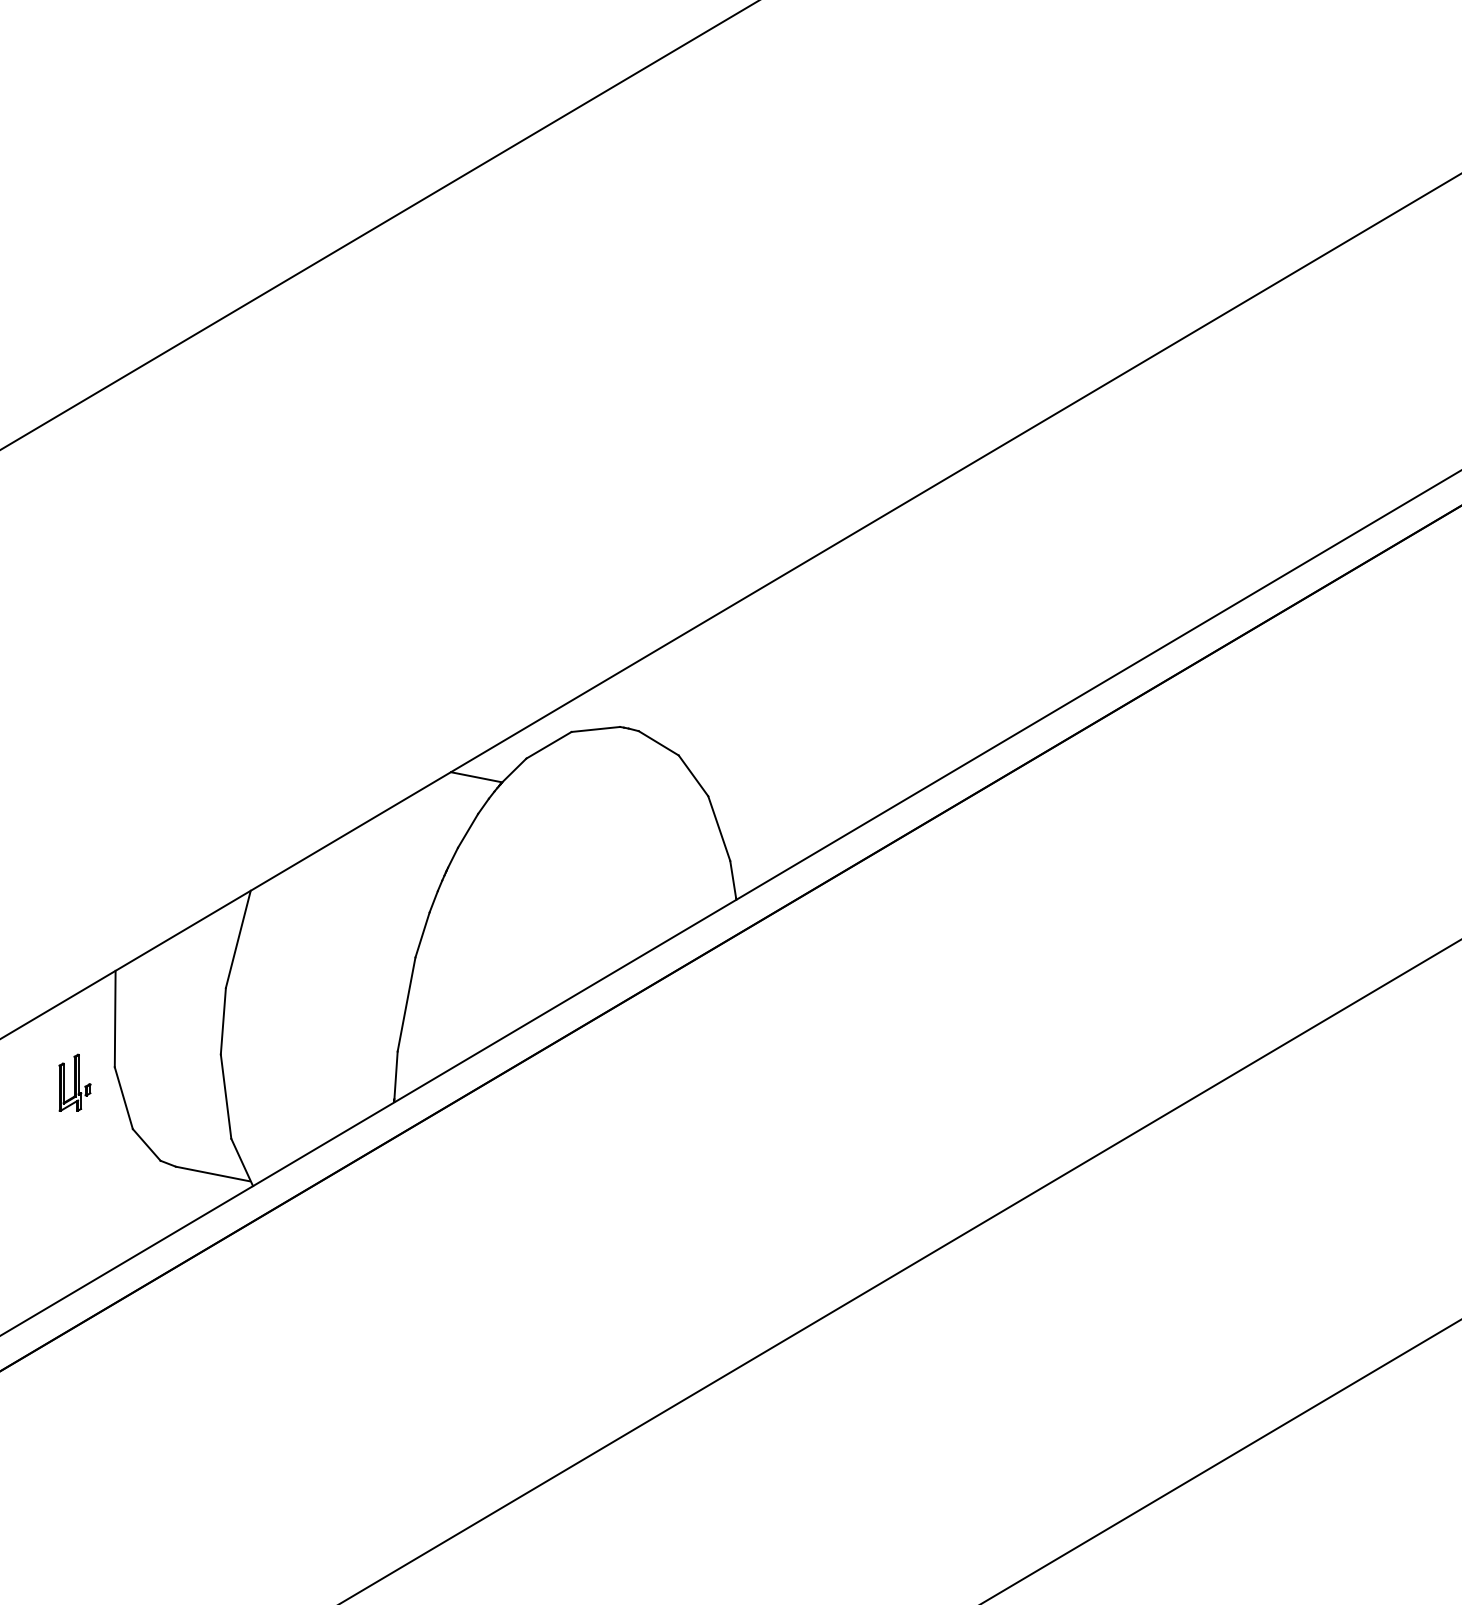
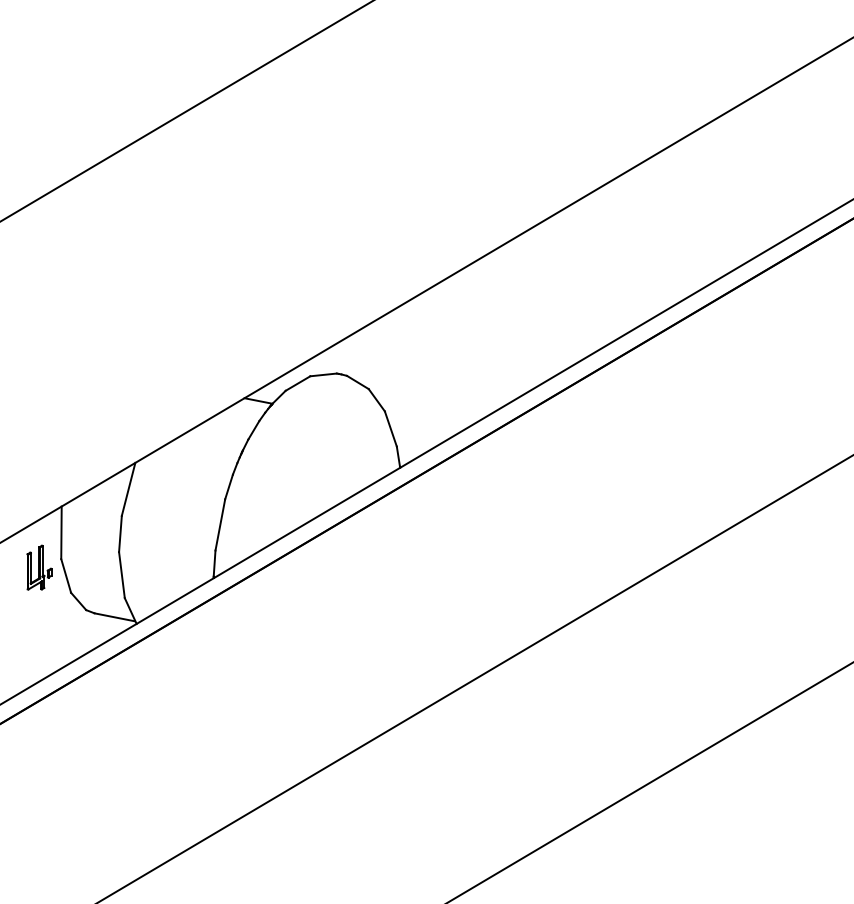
part: (74, 1082) -> (39, 567), size x1.43

